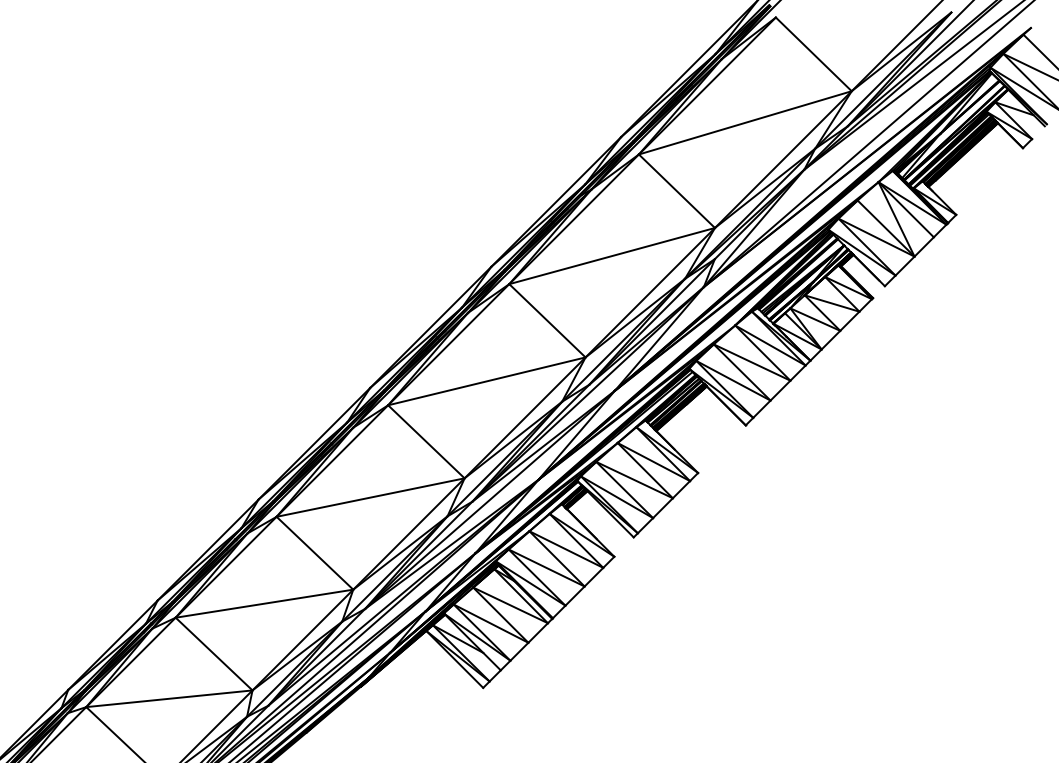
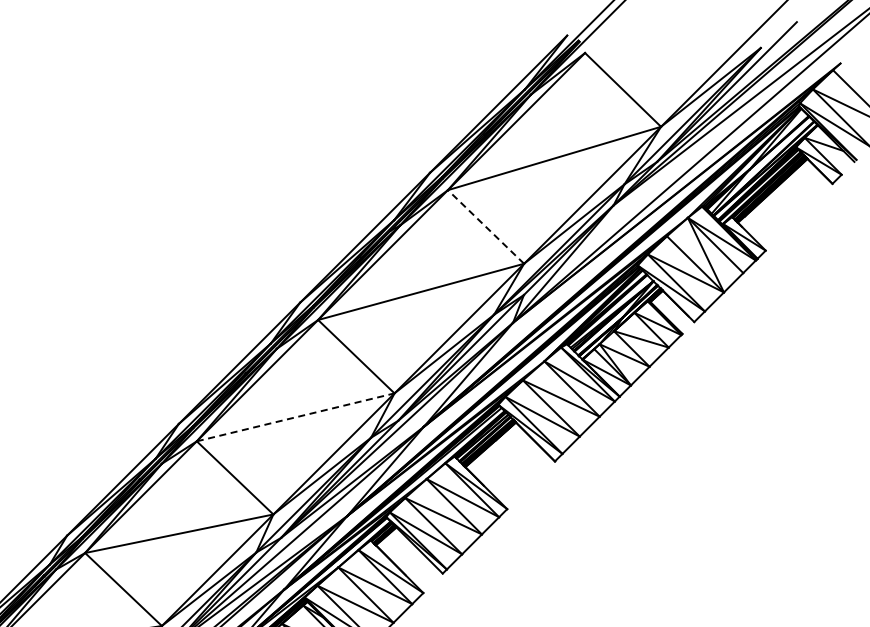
line: (676, 191) -> (485, 227), solid -> dashed
line: (486, 381) -> (295, 417), solid -> dashed

